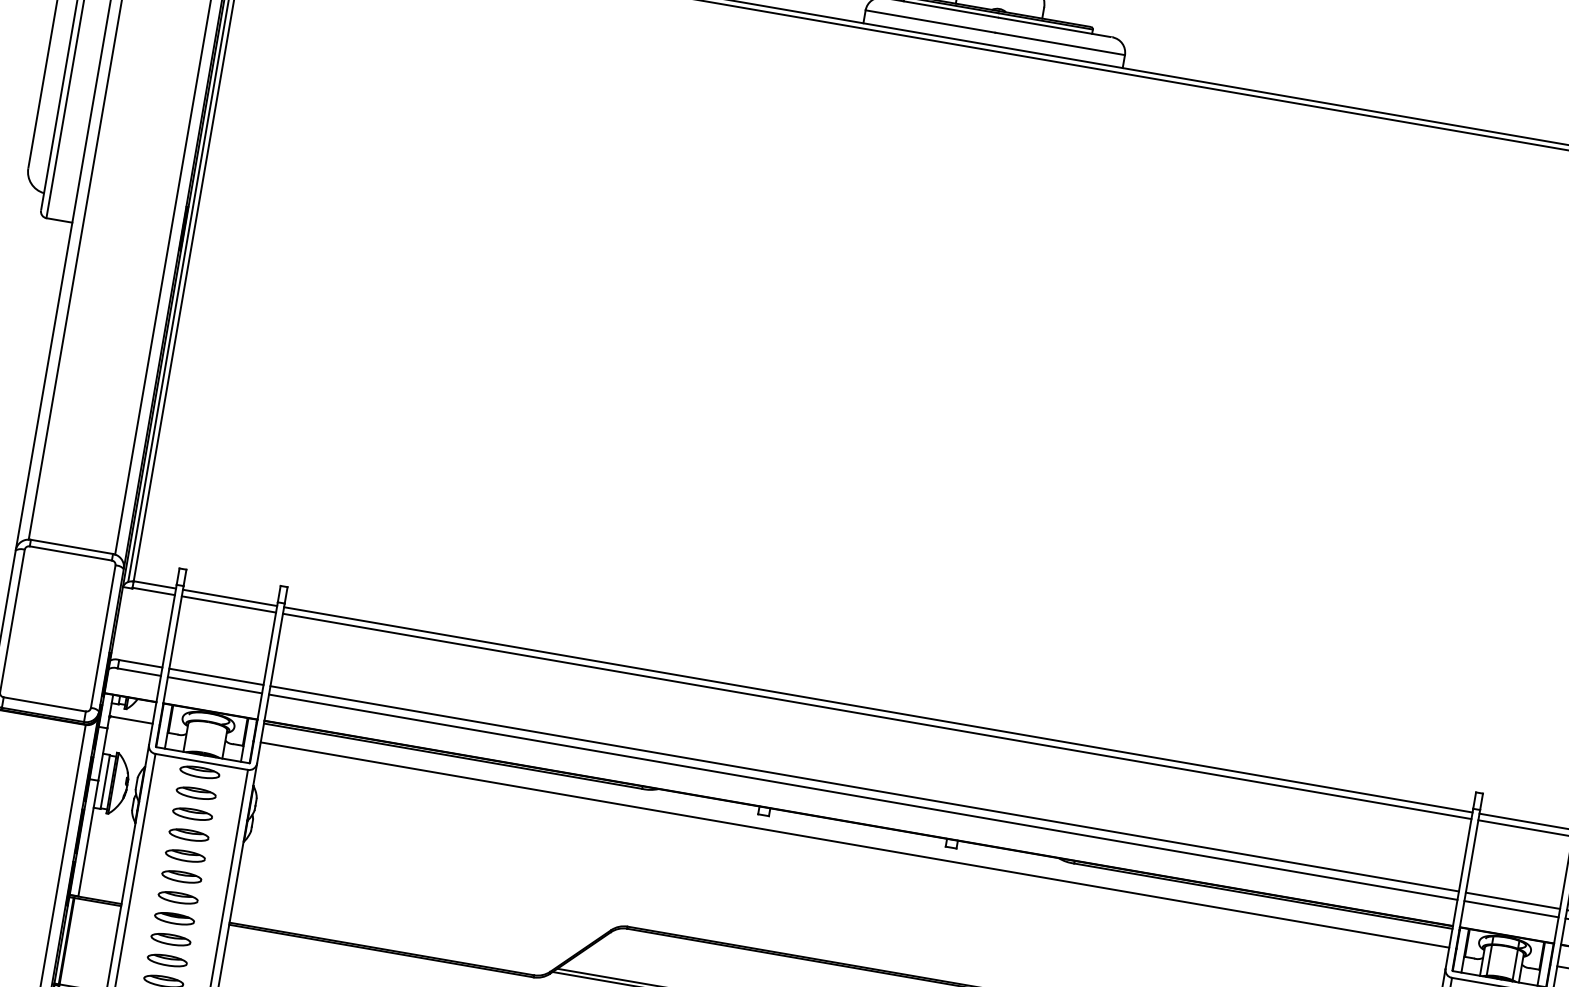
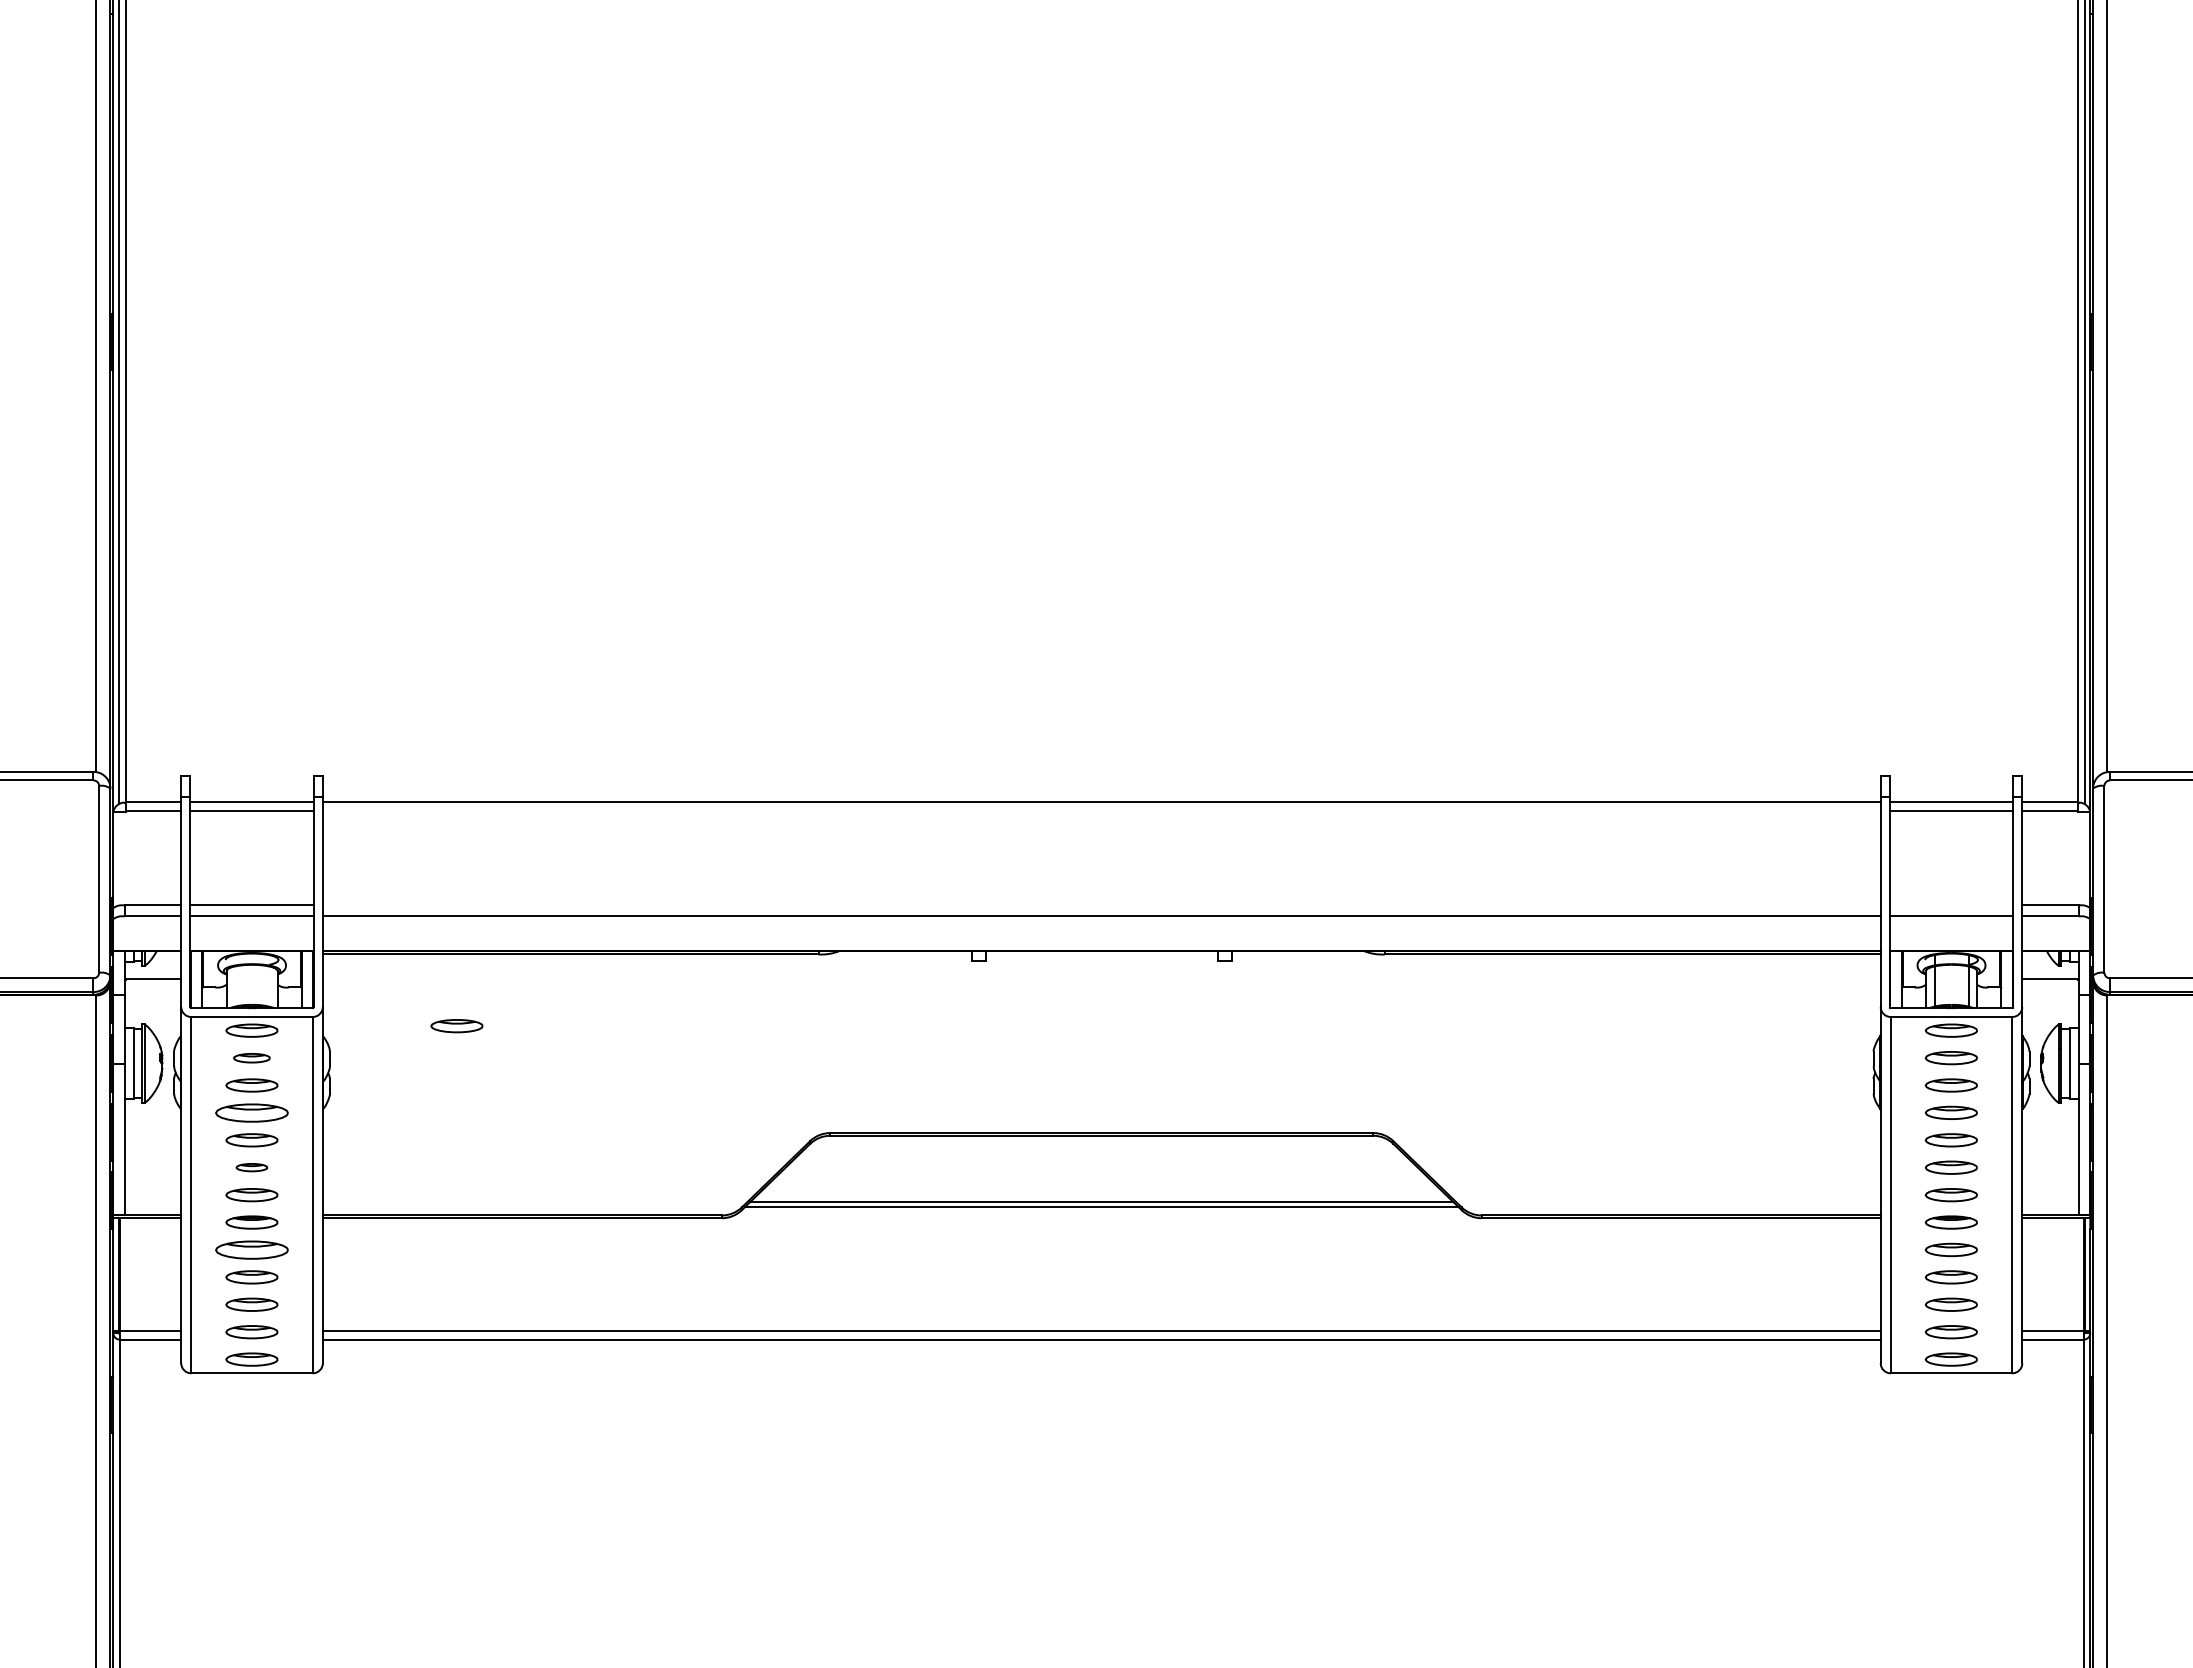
line: (877, 716) -> (1101, 810), removed
line: (864, 788) -> (1101, 905), removed
part: (195, 793) -> (251, 1058), size x0.7
part: (356, 796) -> (456, 1026), added
part: (188, 834) -> (251, 1112), size x1.4
line: (854, 845) -> (1101, 979), removed
part: (181, 876) -> (251, 1167), size x0.6
line: (1512, 900) -> (1951, 905), removed
part: (170, 939) -> (251, 1249), size x1.4

